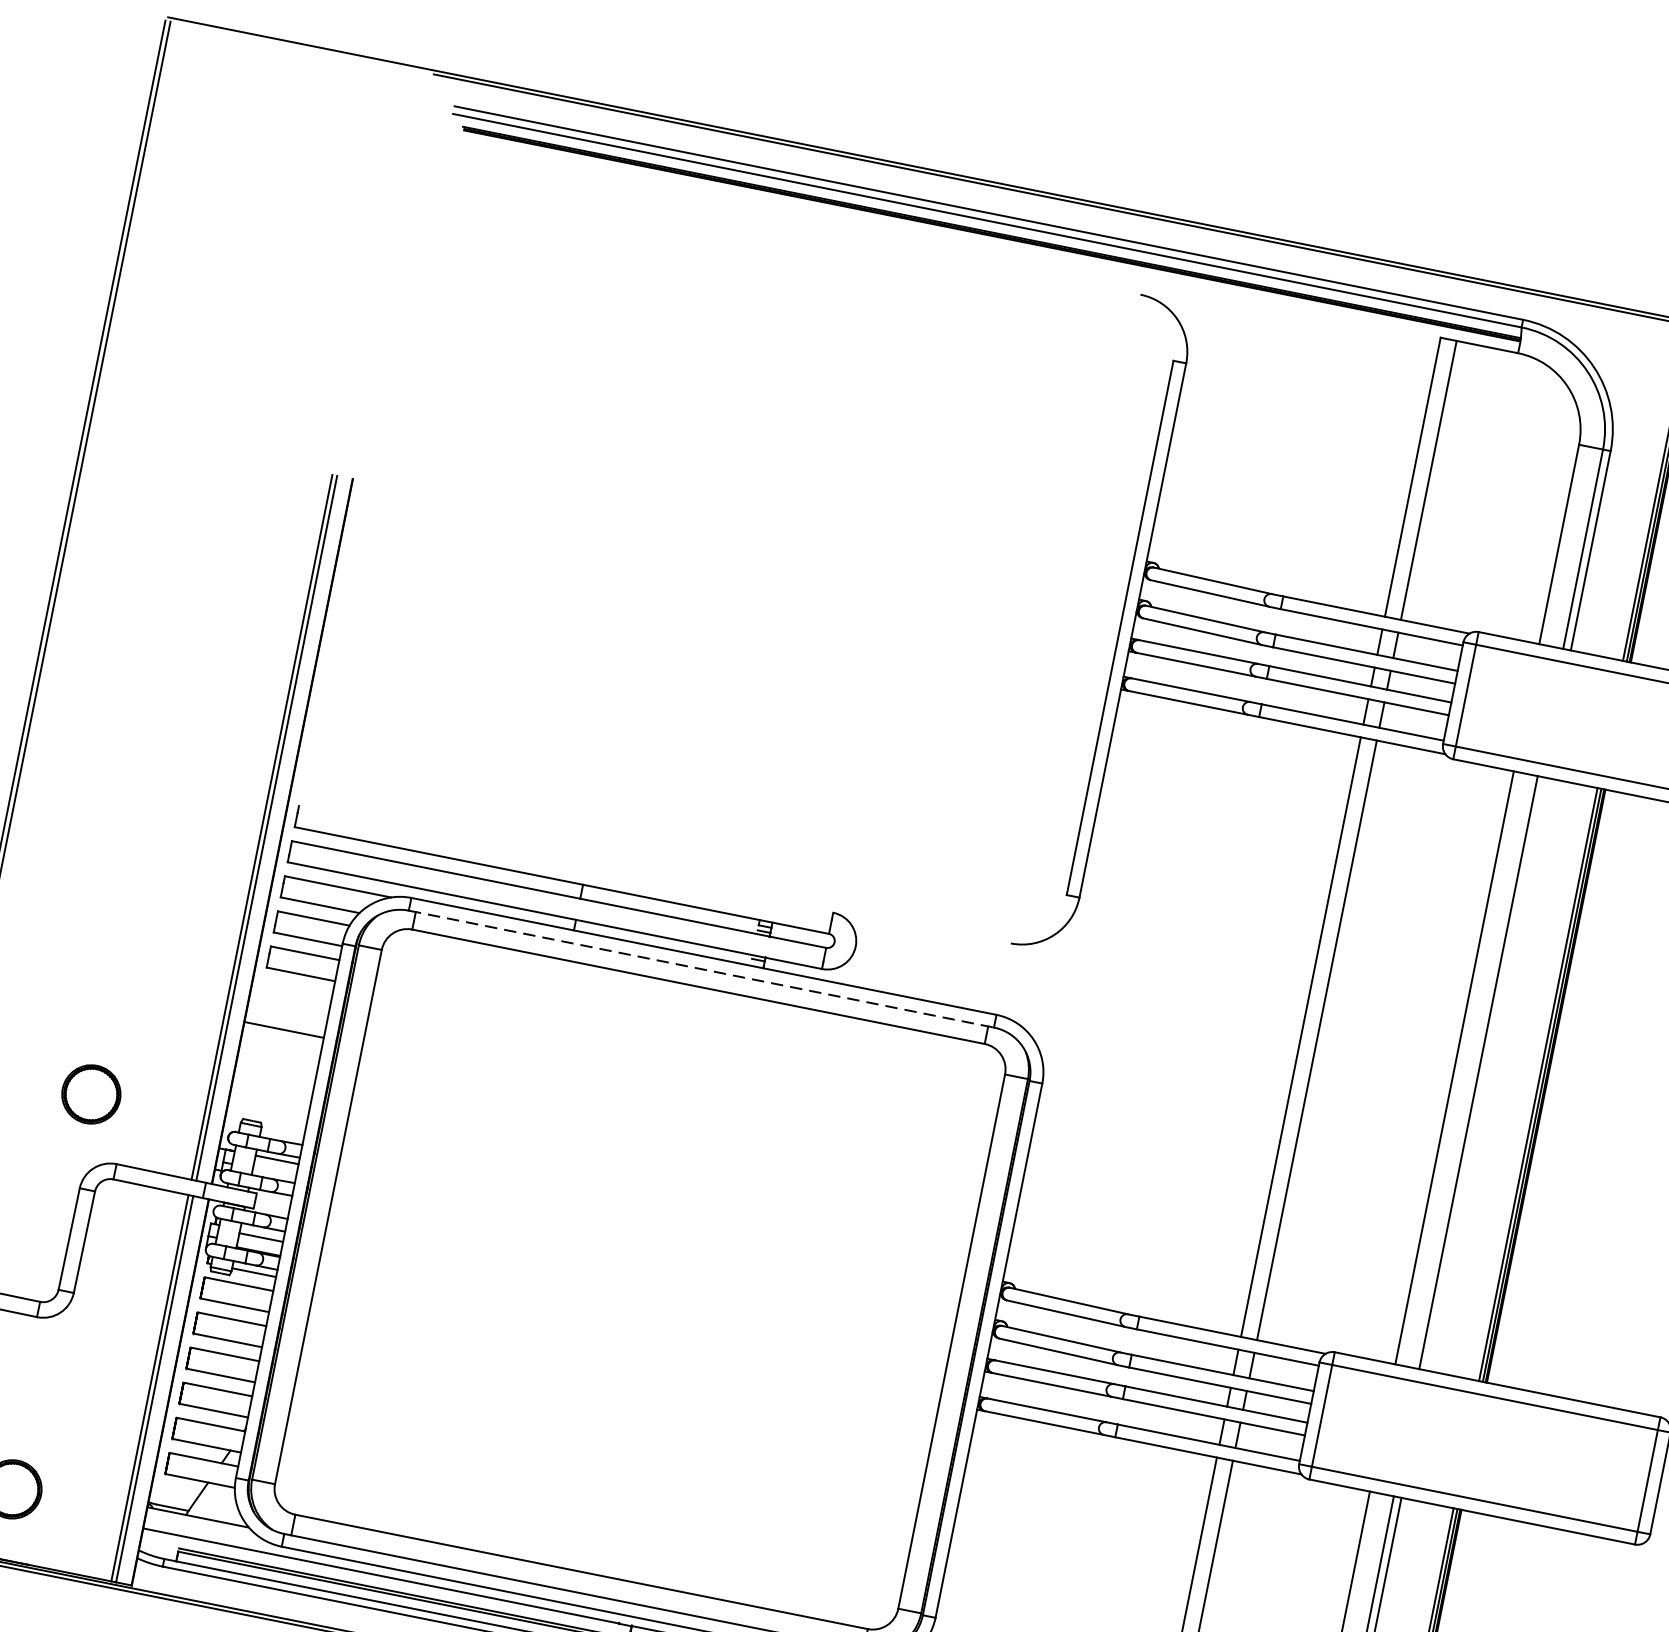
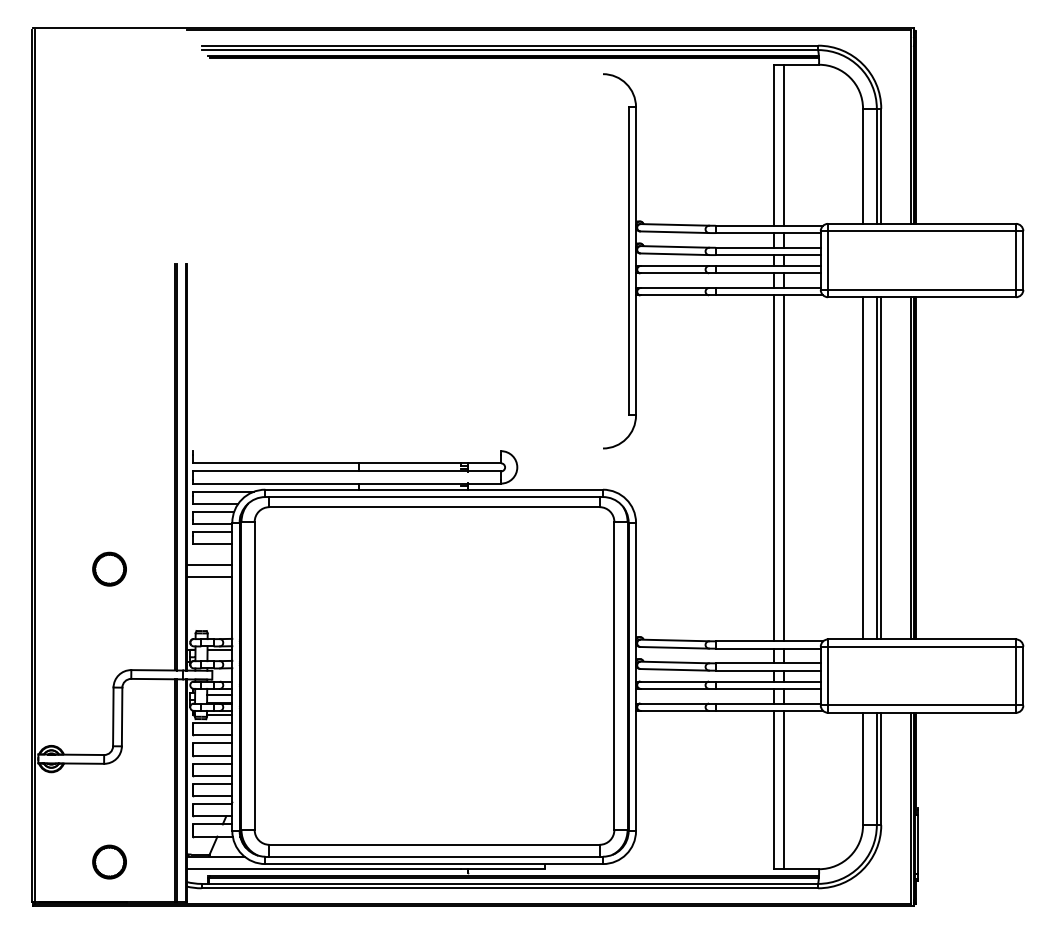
line: (701, 969) -> (434, 497), dashed -> solid
line: (288, 1008) -> (209, 564), added
line: (1486, 1074) -> (881, 468), added
part: (91, 1093) -> (109, 568), moved

